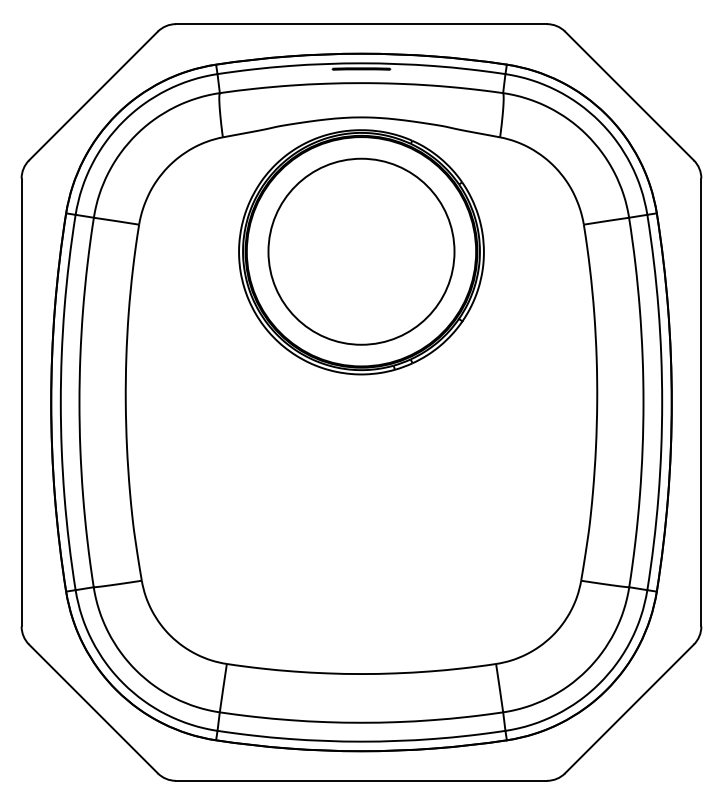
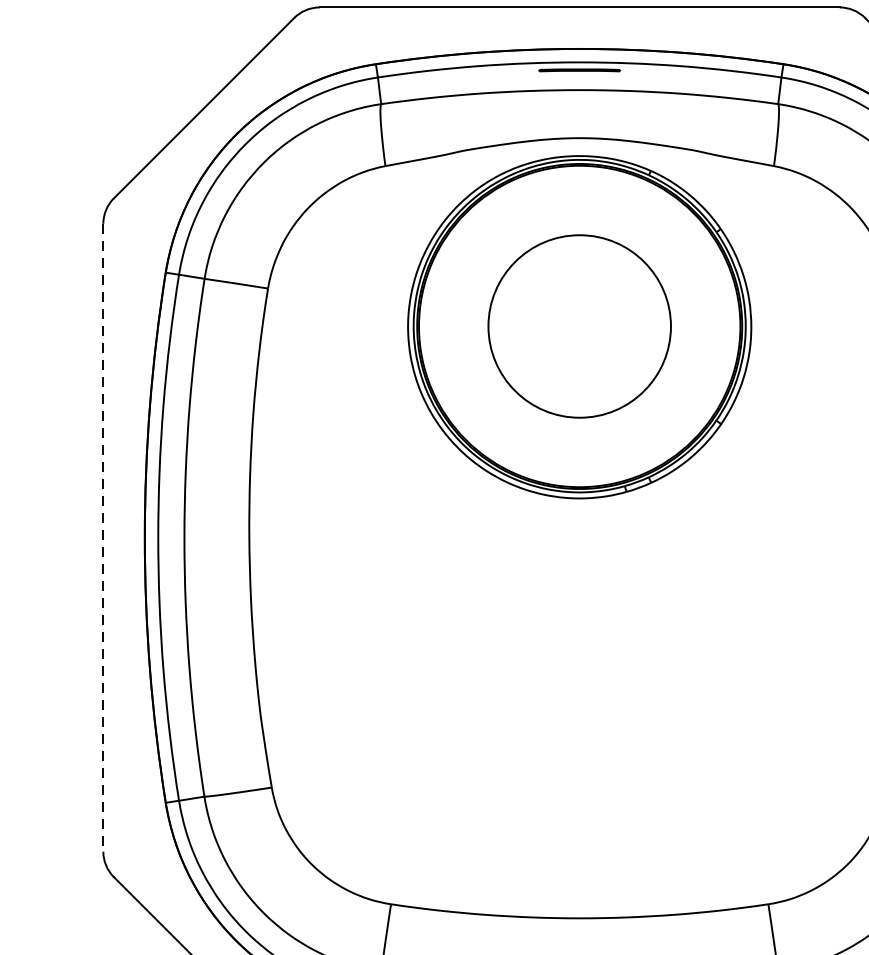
circle: (361, 251) -> (579, 326), size x0.7
line: (21, 402) -> (103, 537), solid -> dashed

